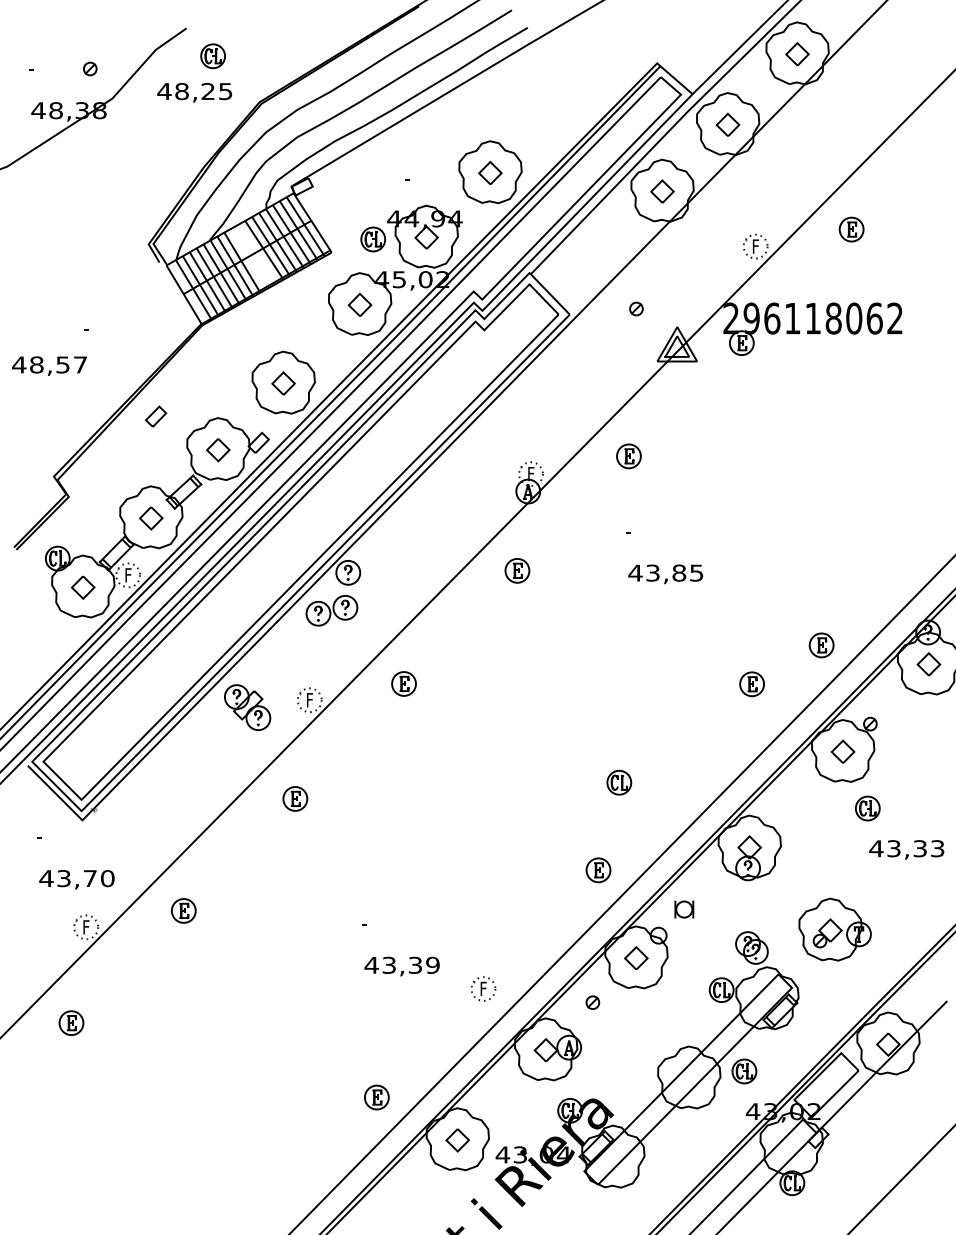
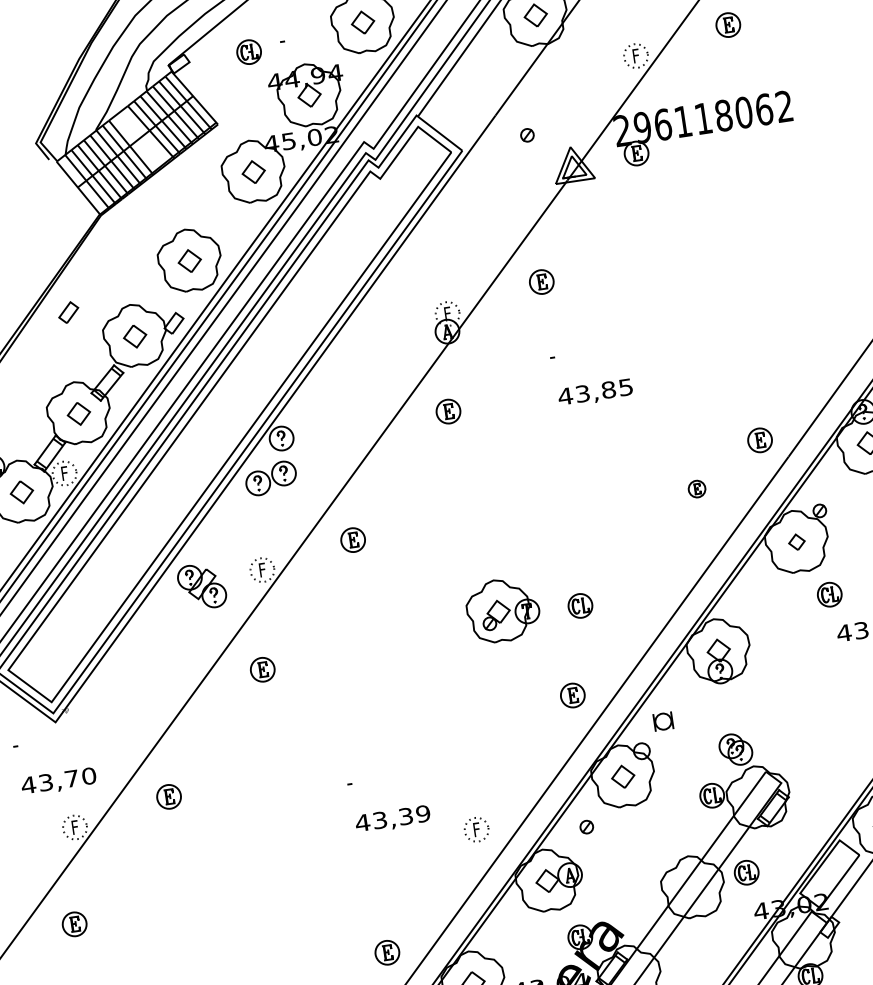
part: (373, 239) -> (249, 52), moved
part: (751, 684) -> (696, 489), size x0.7
part: (842, 751) -> (796, 542), size x0.7
part: (834, 929) -> (502, 610), moved

